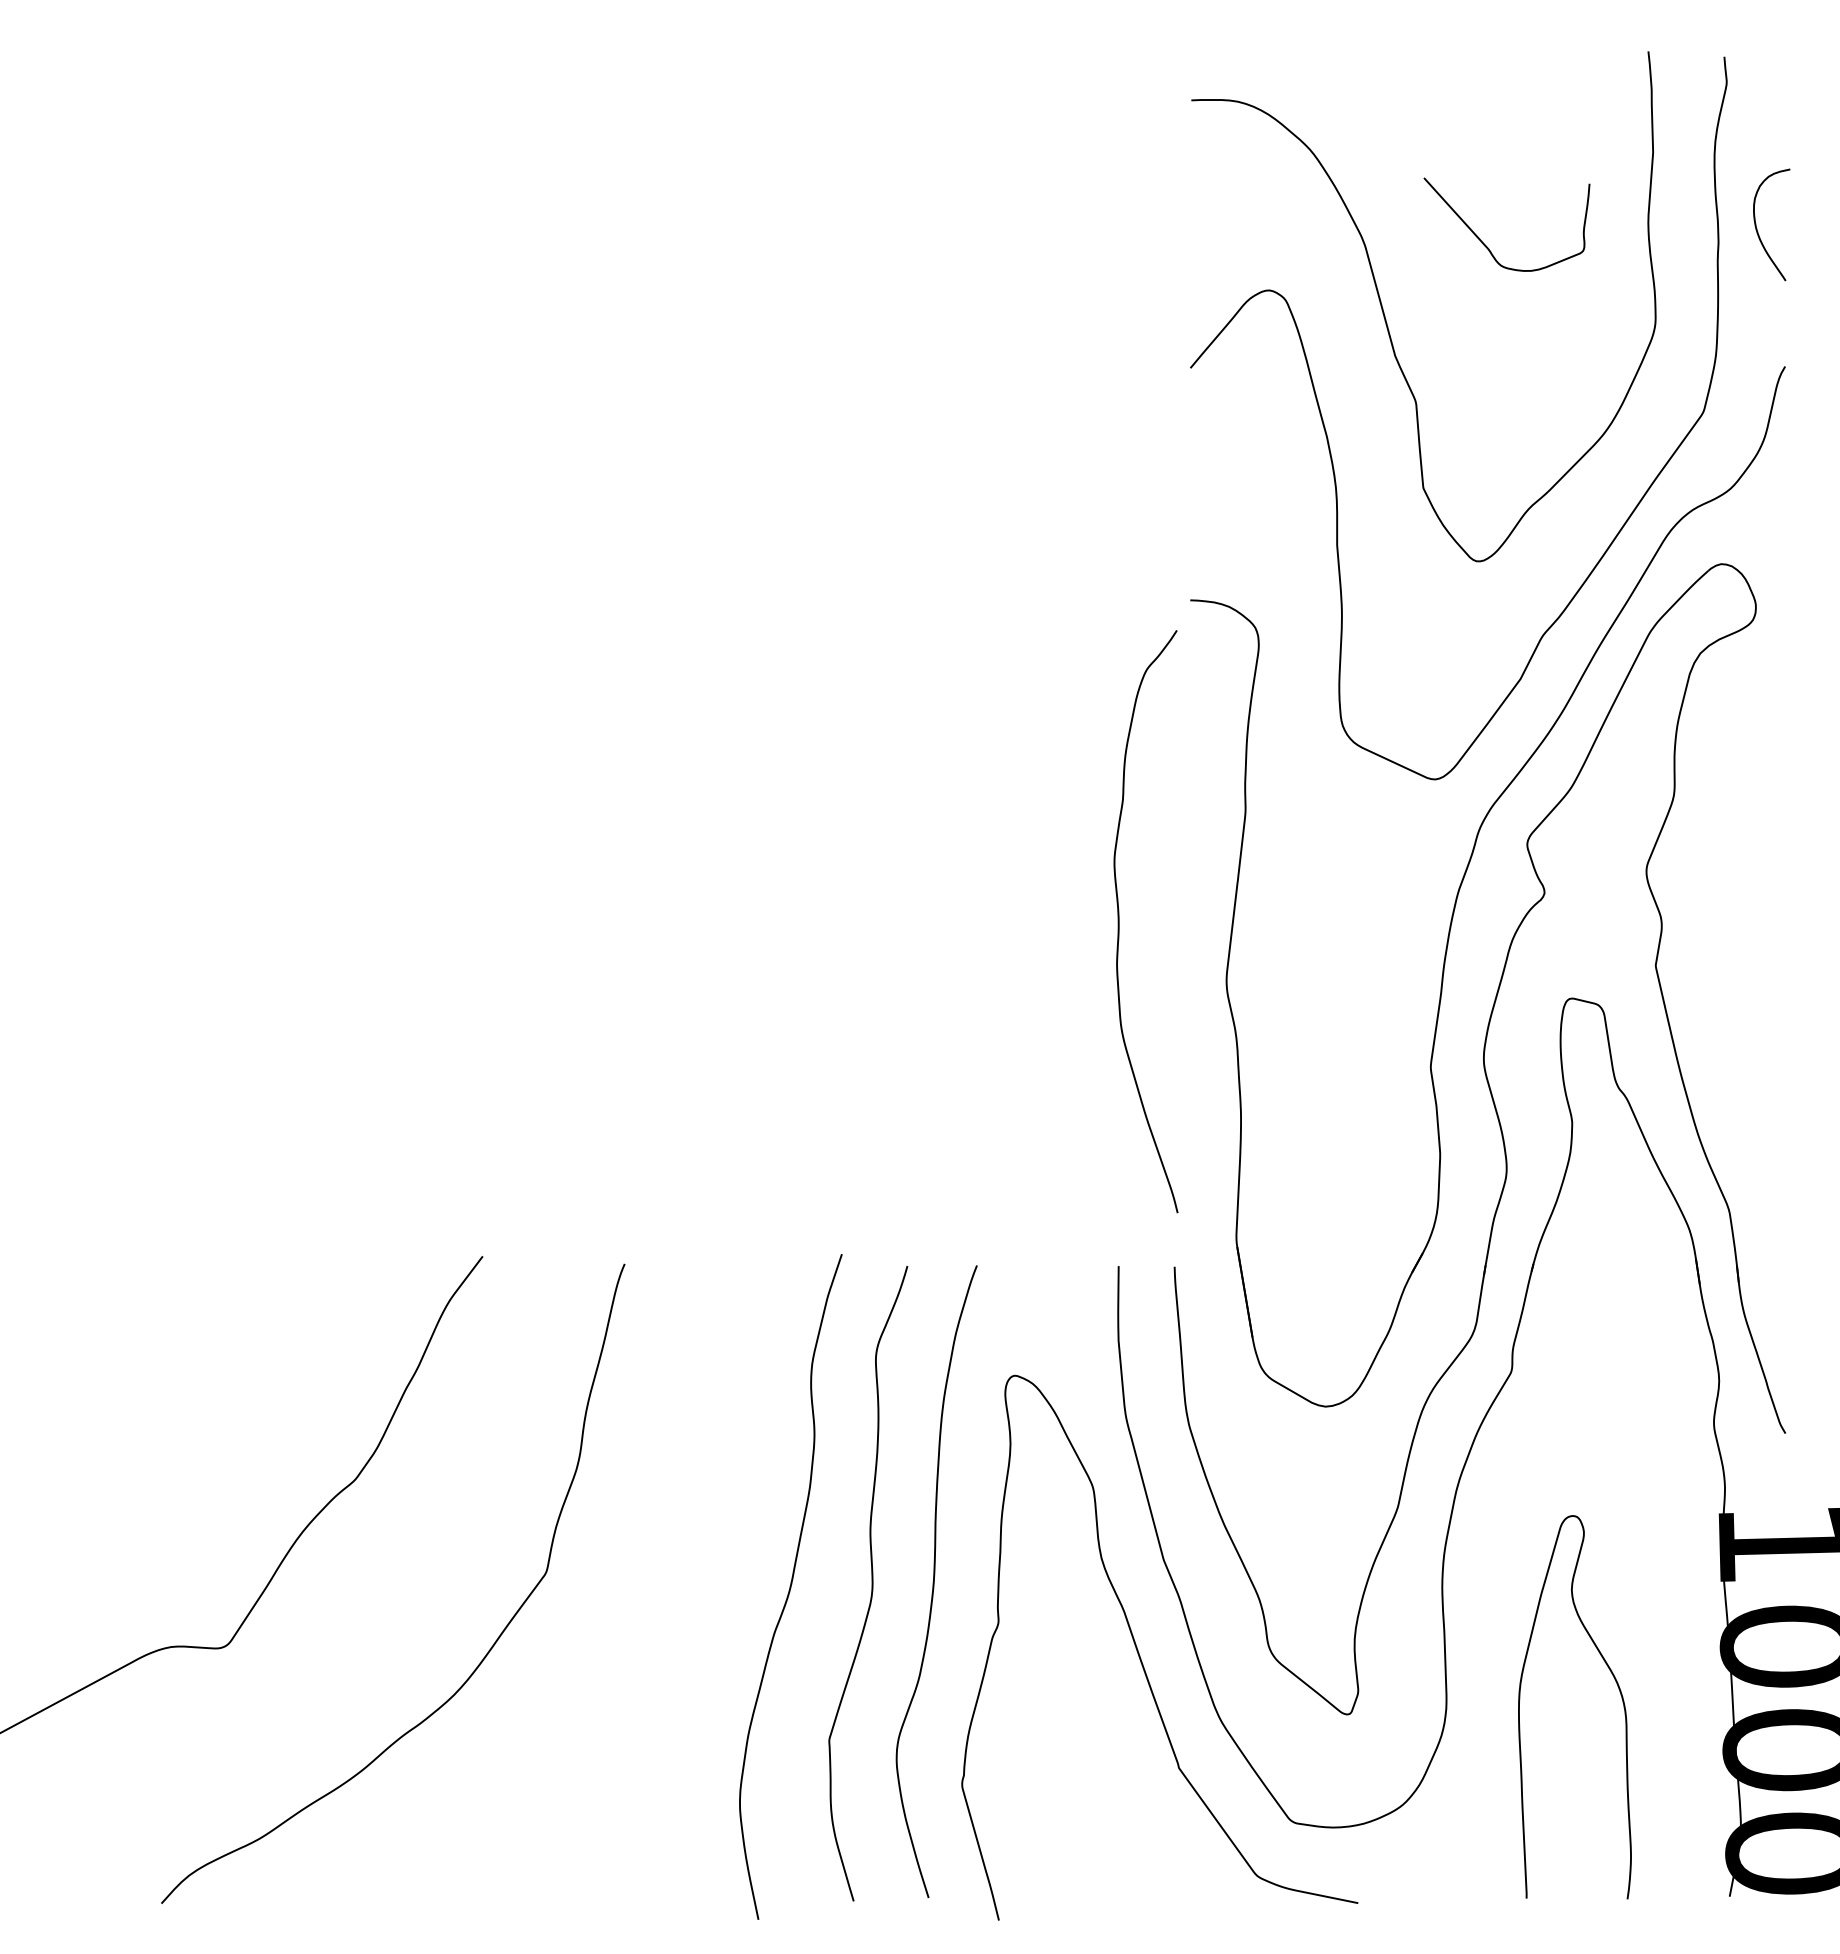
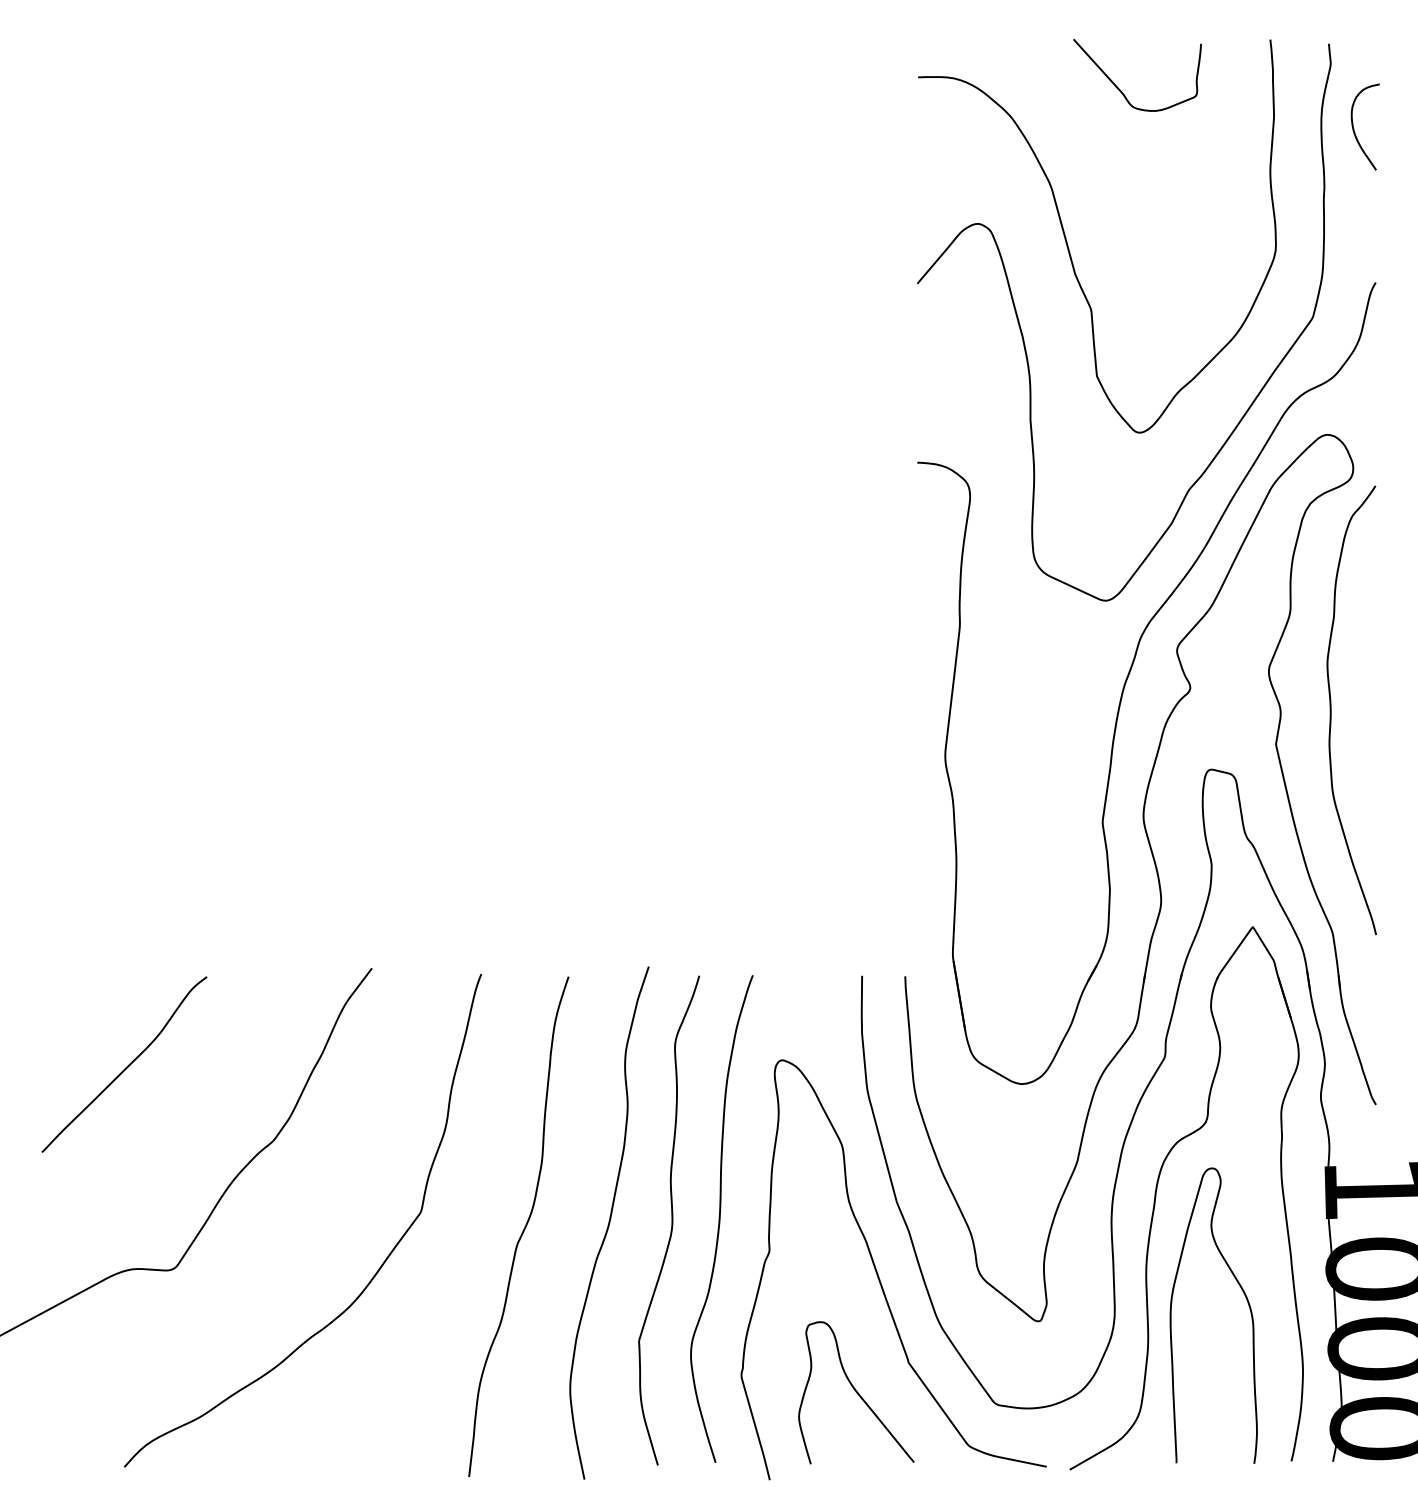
curve: (1757, 228) -> (1354, 129), moved
curve: (1485, 244) -> (1120, 90), moved
curve: (1119, 921) -> (1331, 710), moved
curve: (164, 1384) -> (126, 1067), added
part: (1500, 1551) -> (1156, 1195), added
curve: (679, 1594) -> (523, 1228), added
curve: (1111, 1806) -> (856, 1392), added

